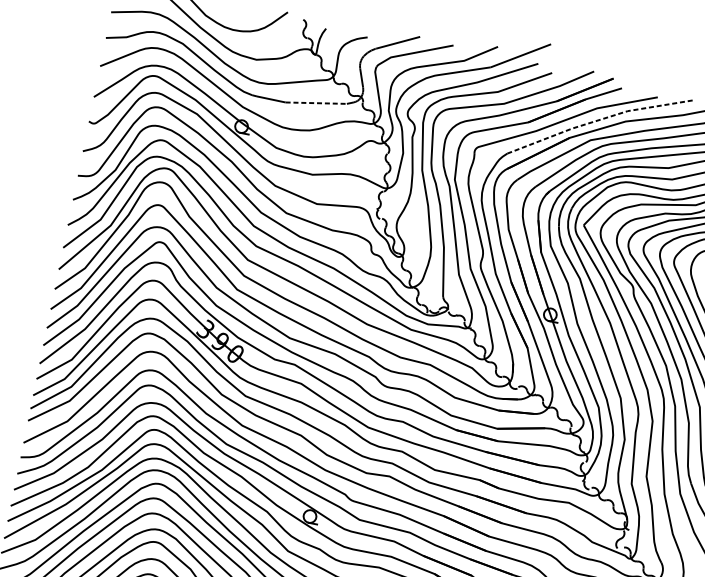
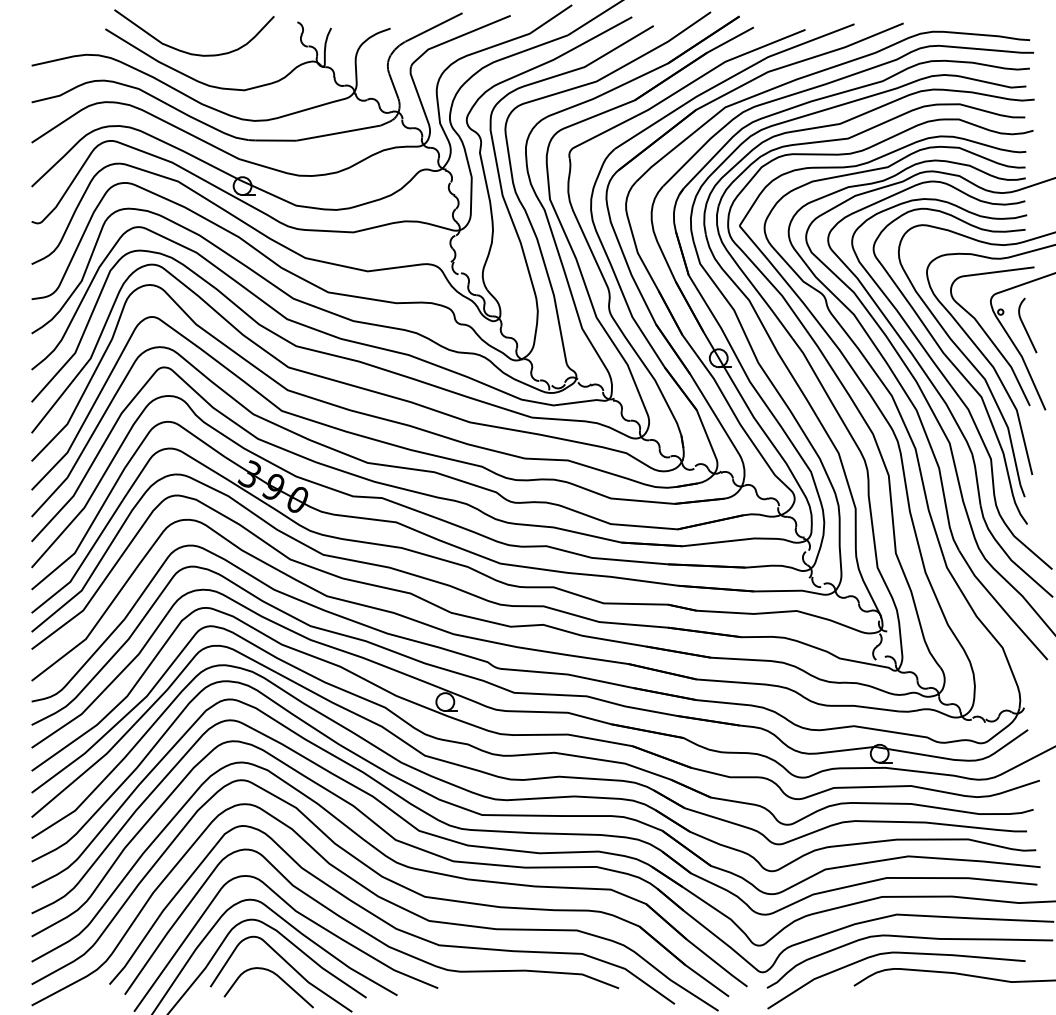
line: (316, 103) -> (338, 133), dashed -> solid
line: (598, 120) -> (730, 77), dashed -> solid

